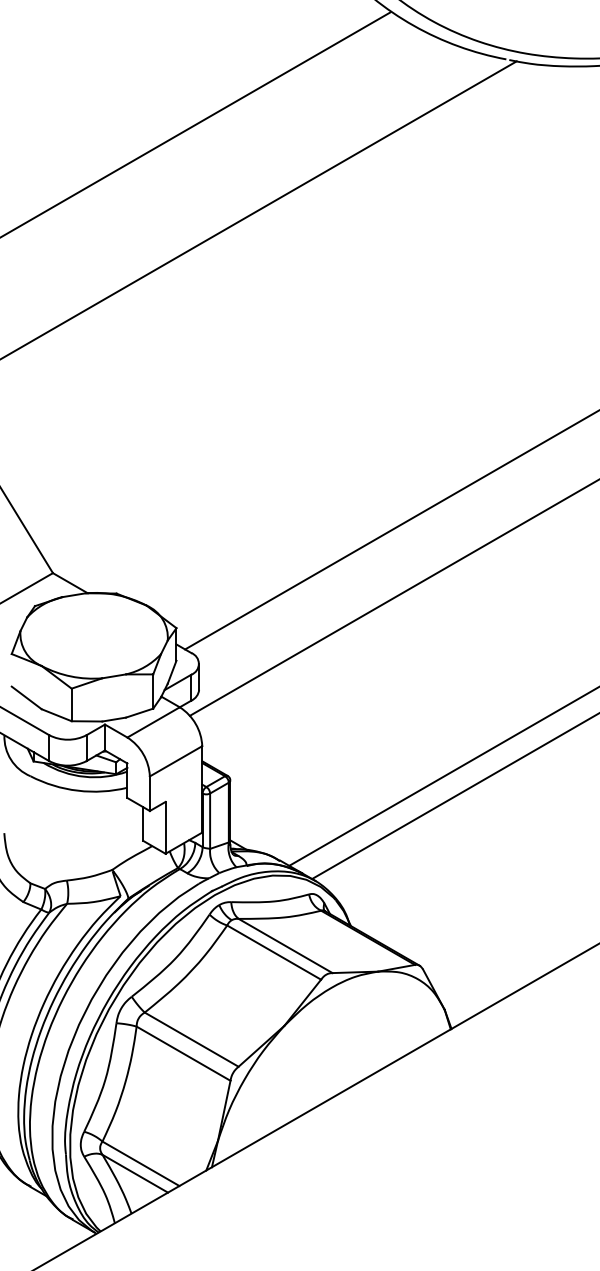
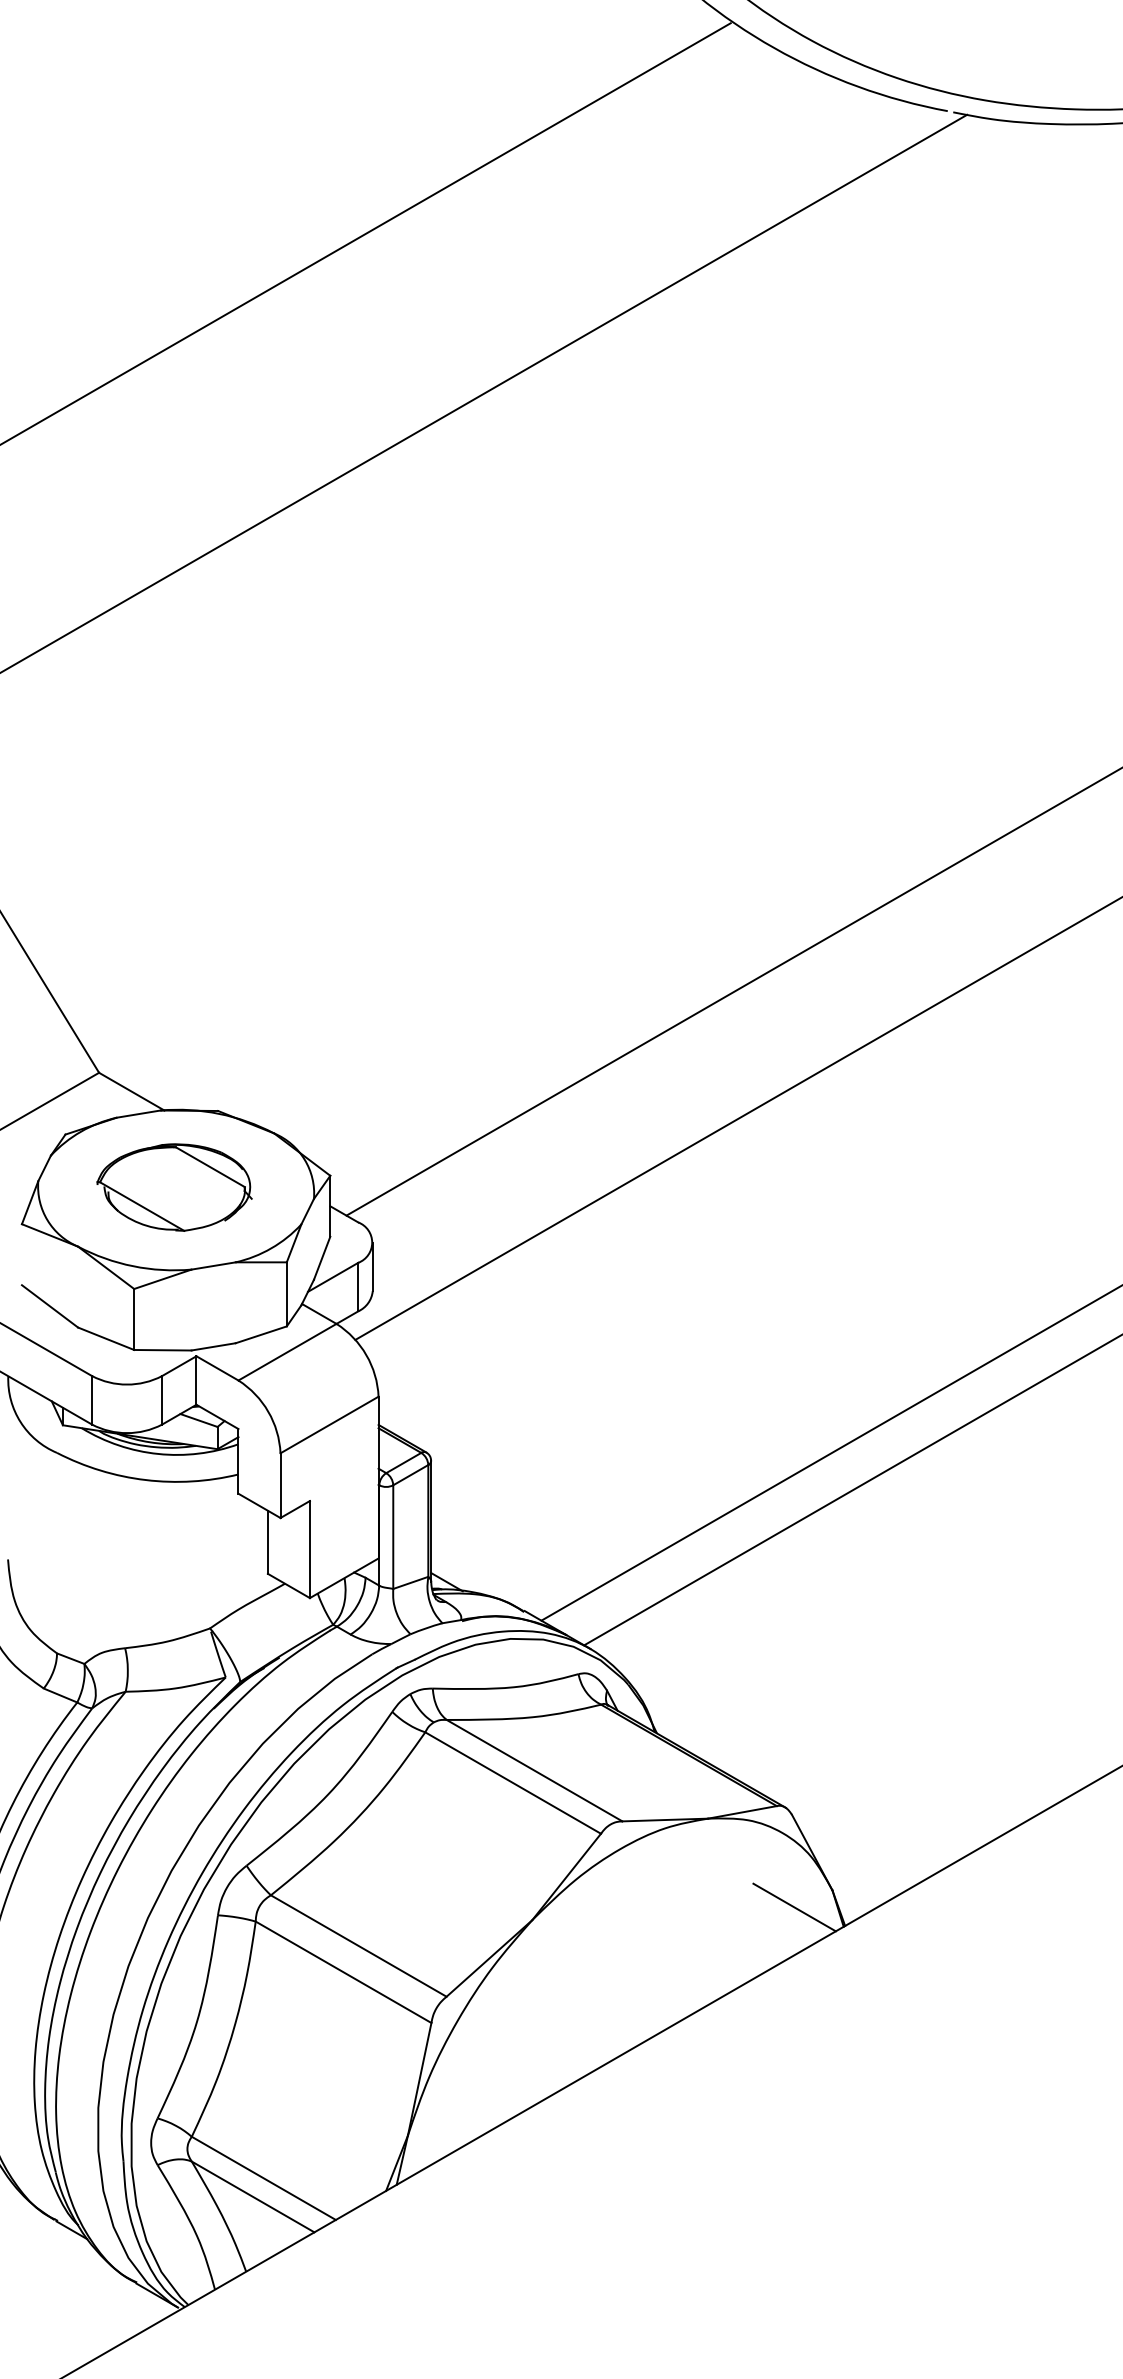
part: (93, 634) -> (174, 1187), added
line: (424, 1018) -> (794, 1906), added

